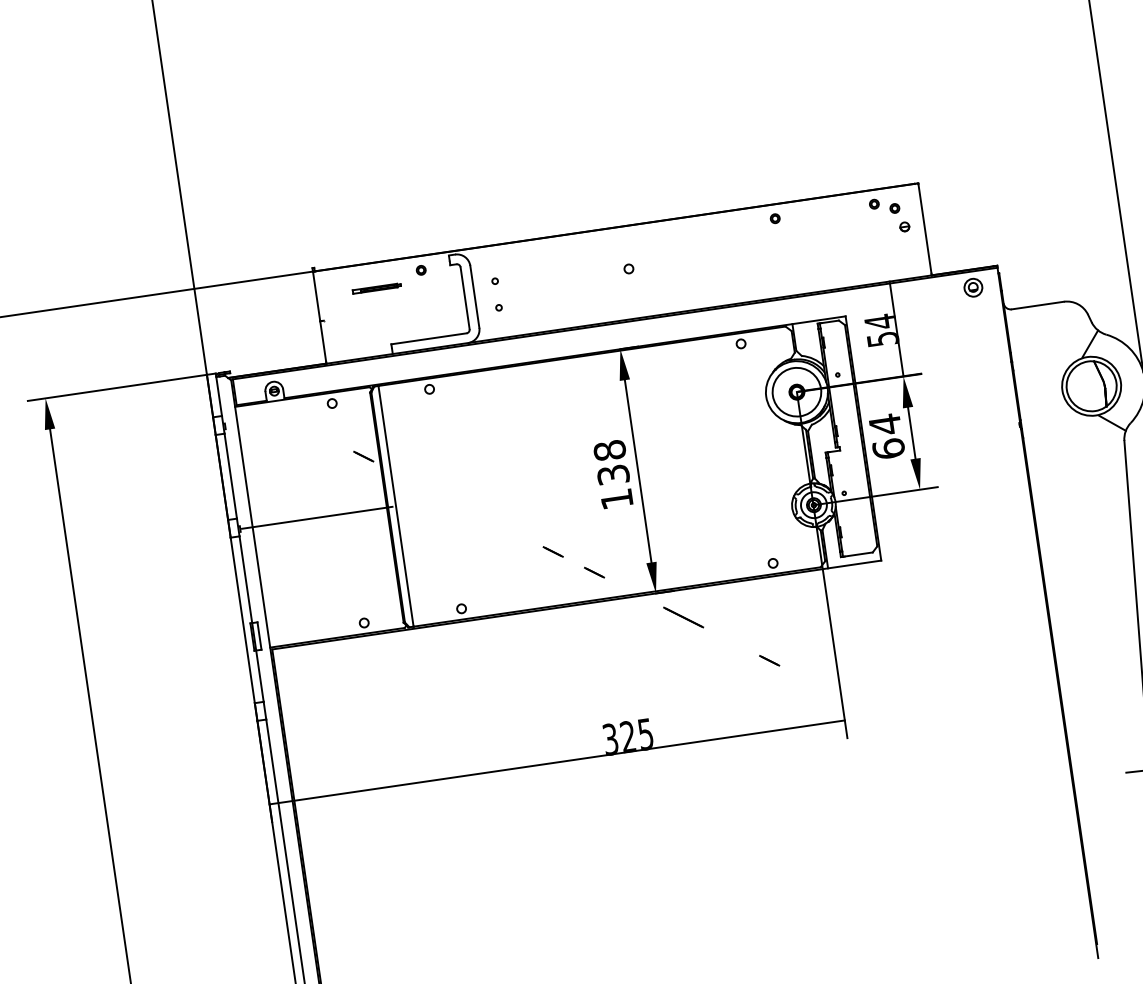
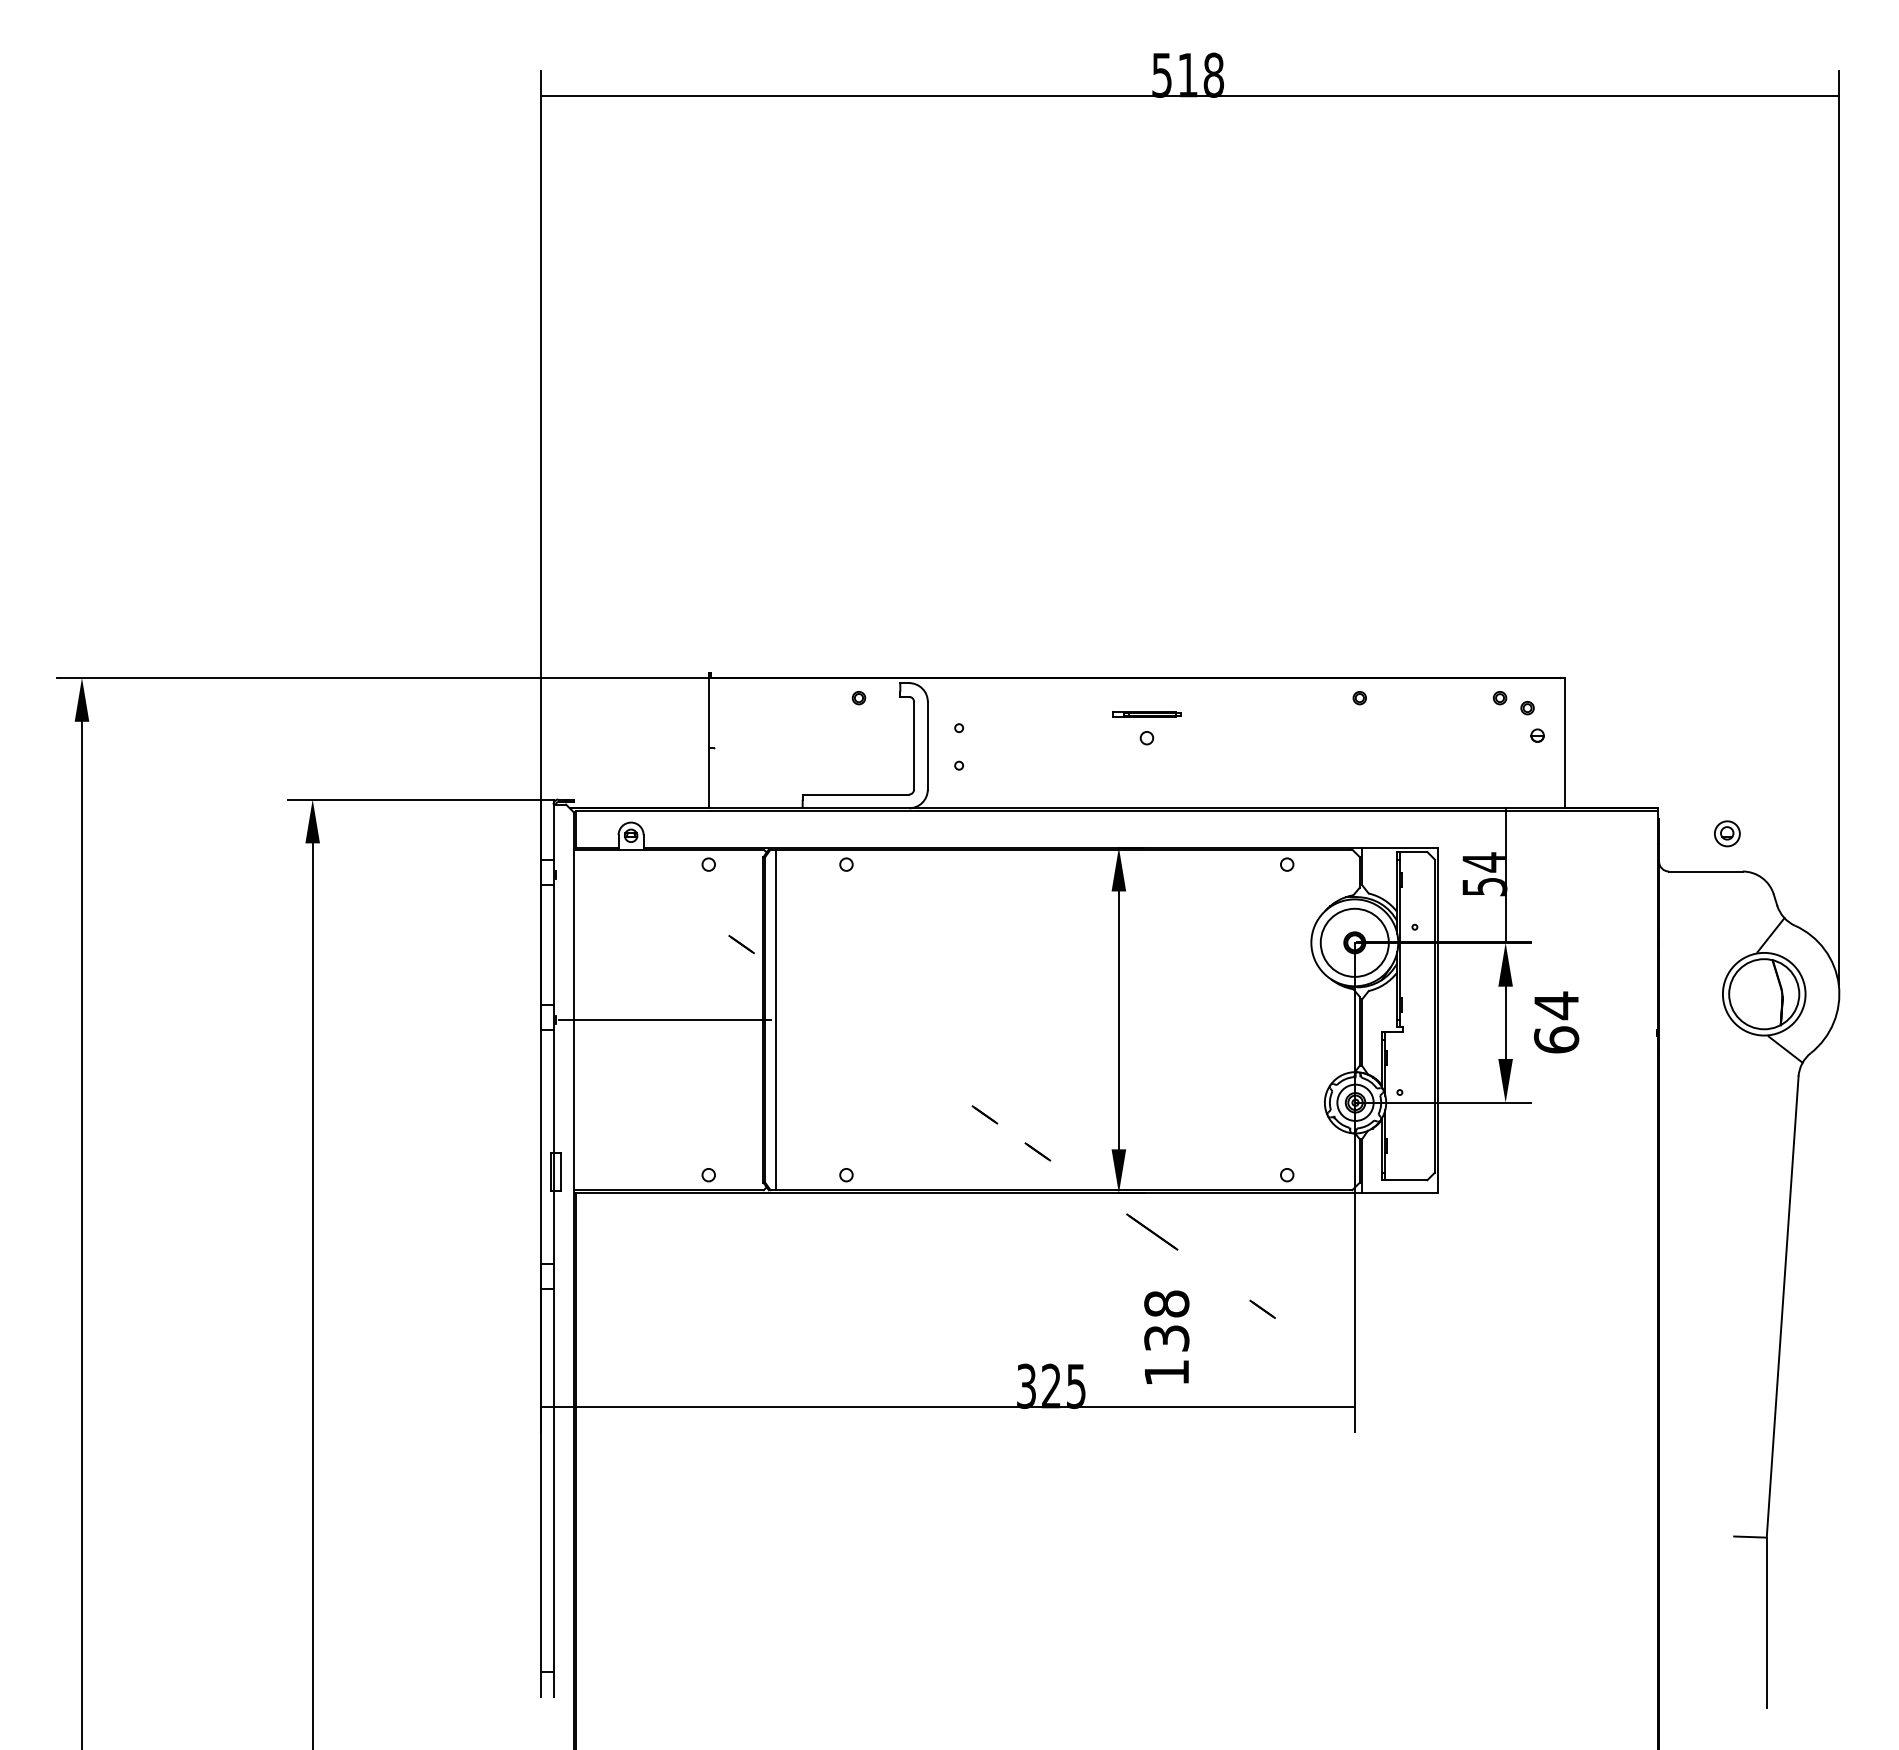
part: (973, 287) -> (1727, 833), moved
part: (376, 288) -> (1146, 714), moved
text: (886, 436) -> (1556, 1022), moved
text: (612, 473) -> (1166, 1336), moved

